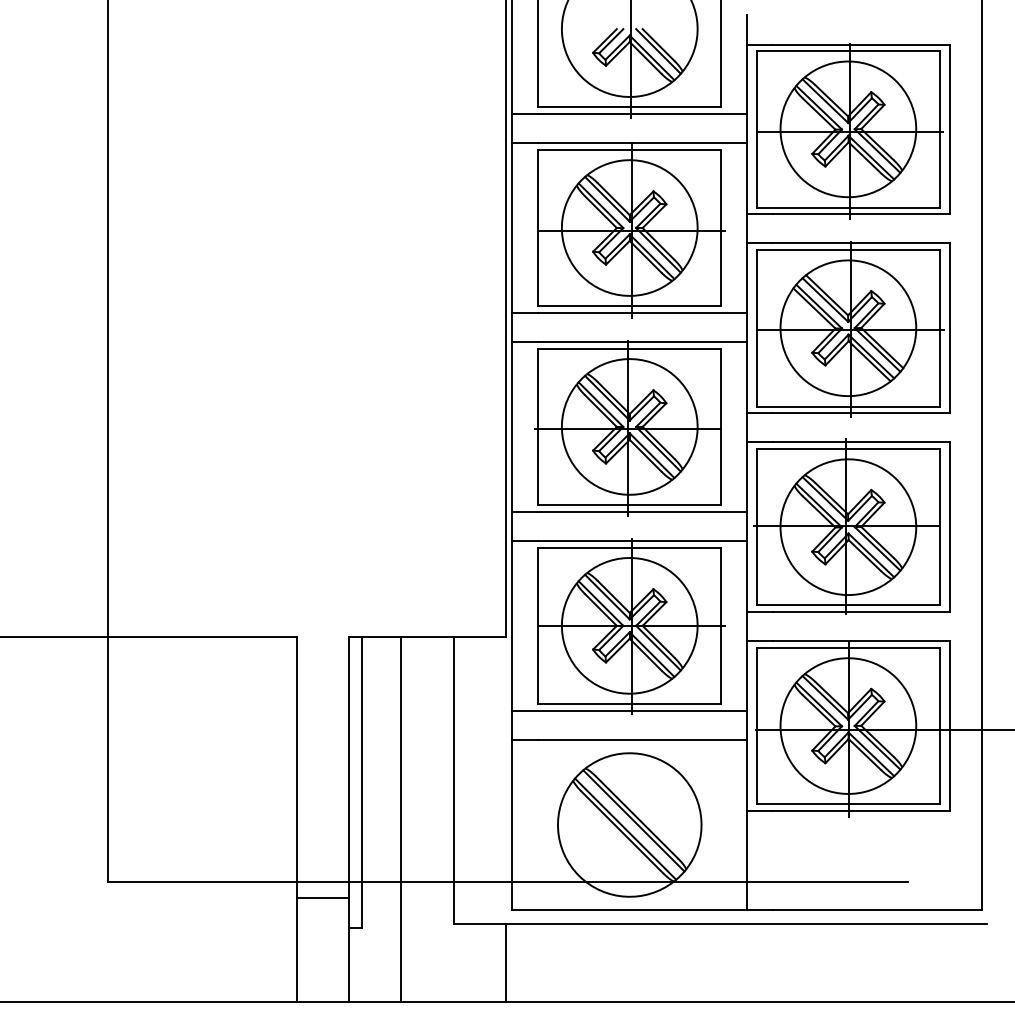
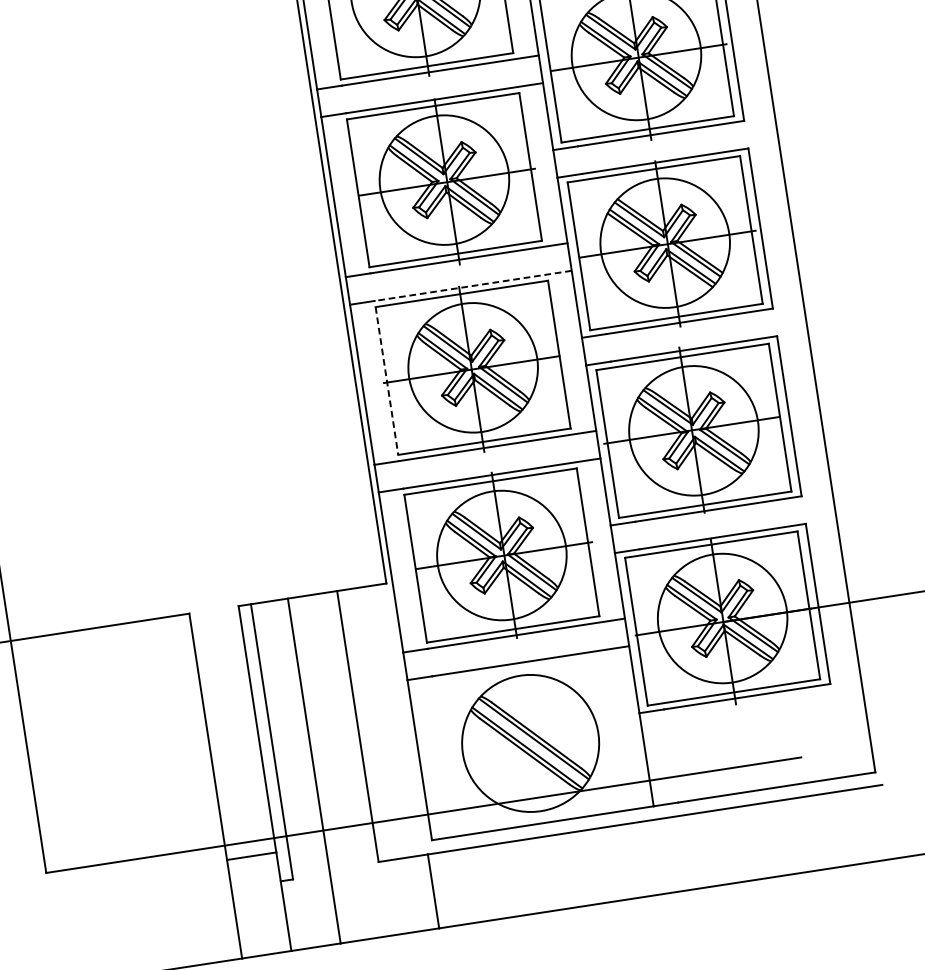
line: (642, 342) -> (472, 286), solid -> dashed
line: (538, 427) -> (387, 381), solid -> dashed

